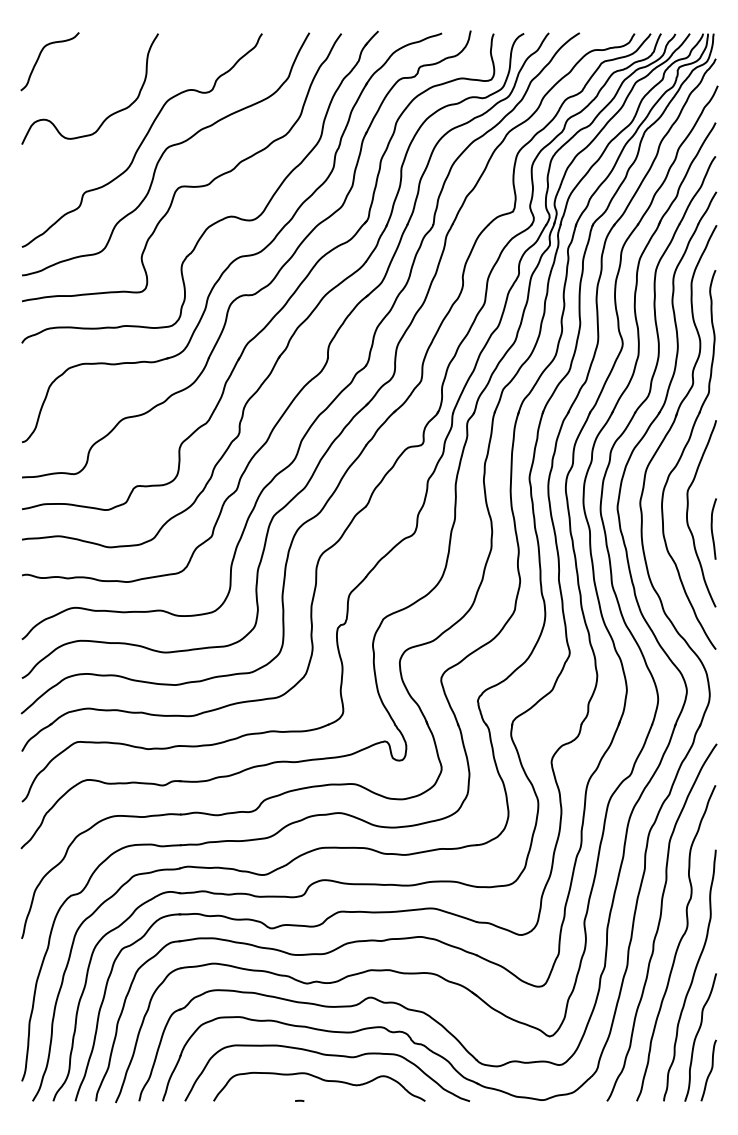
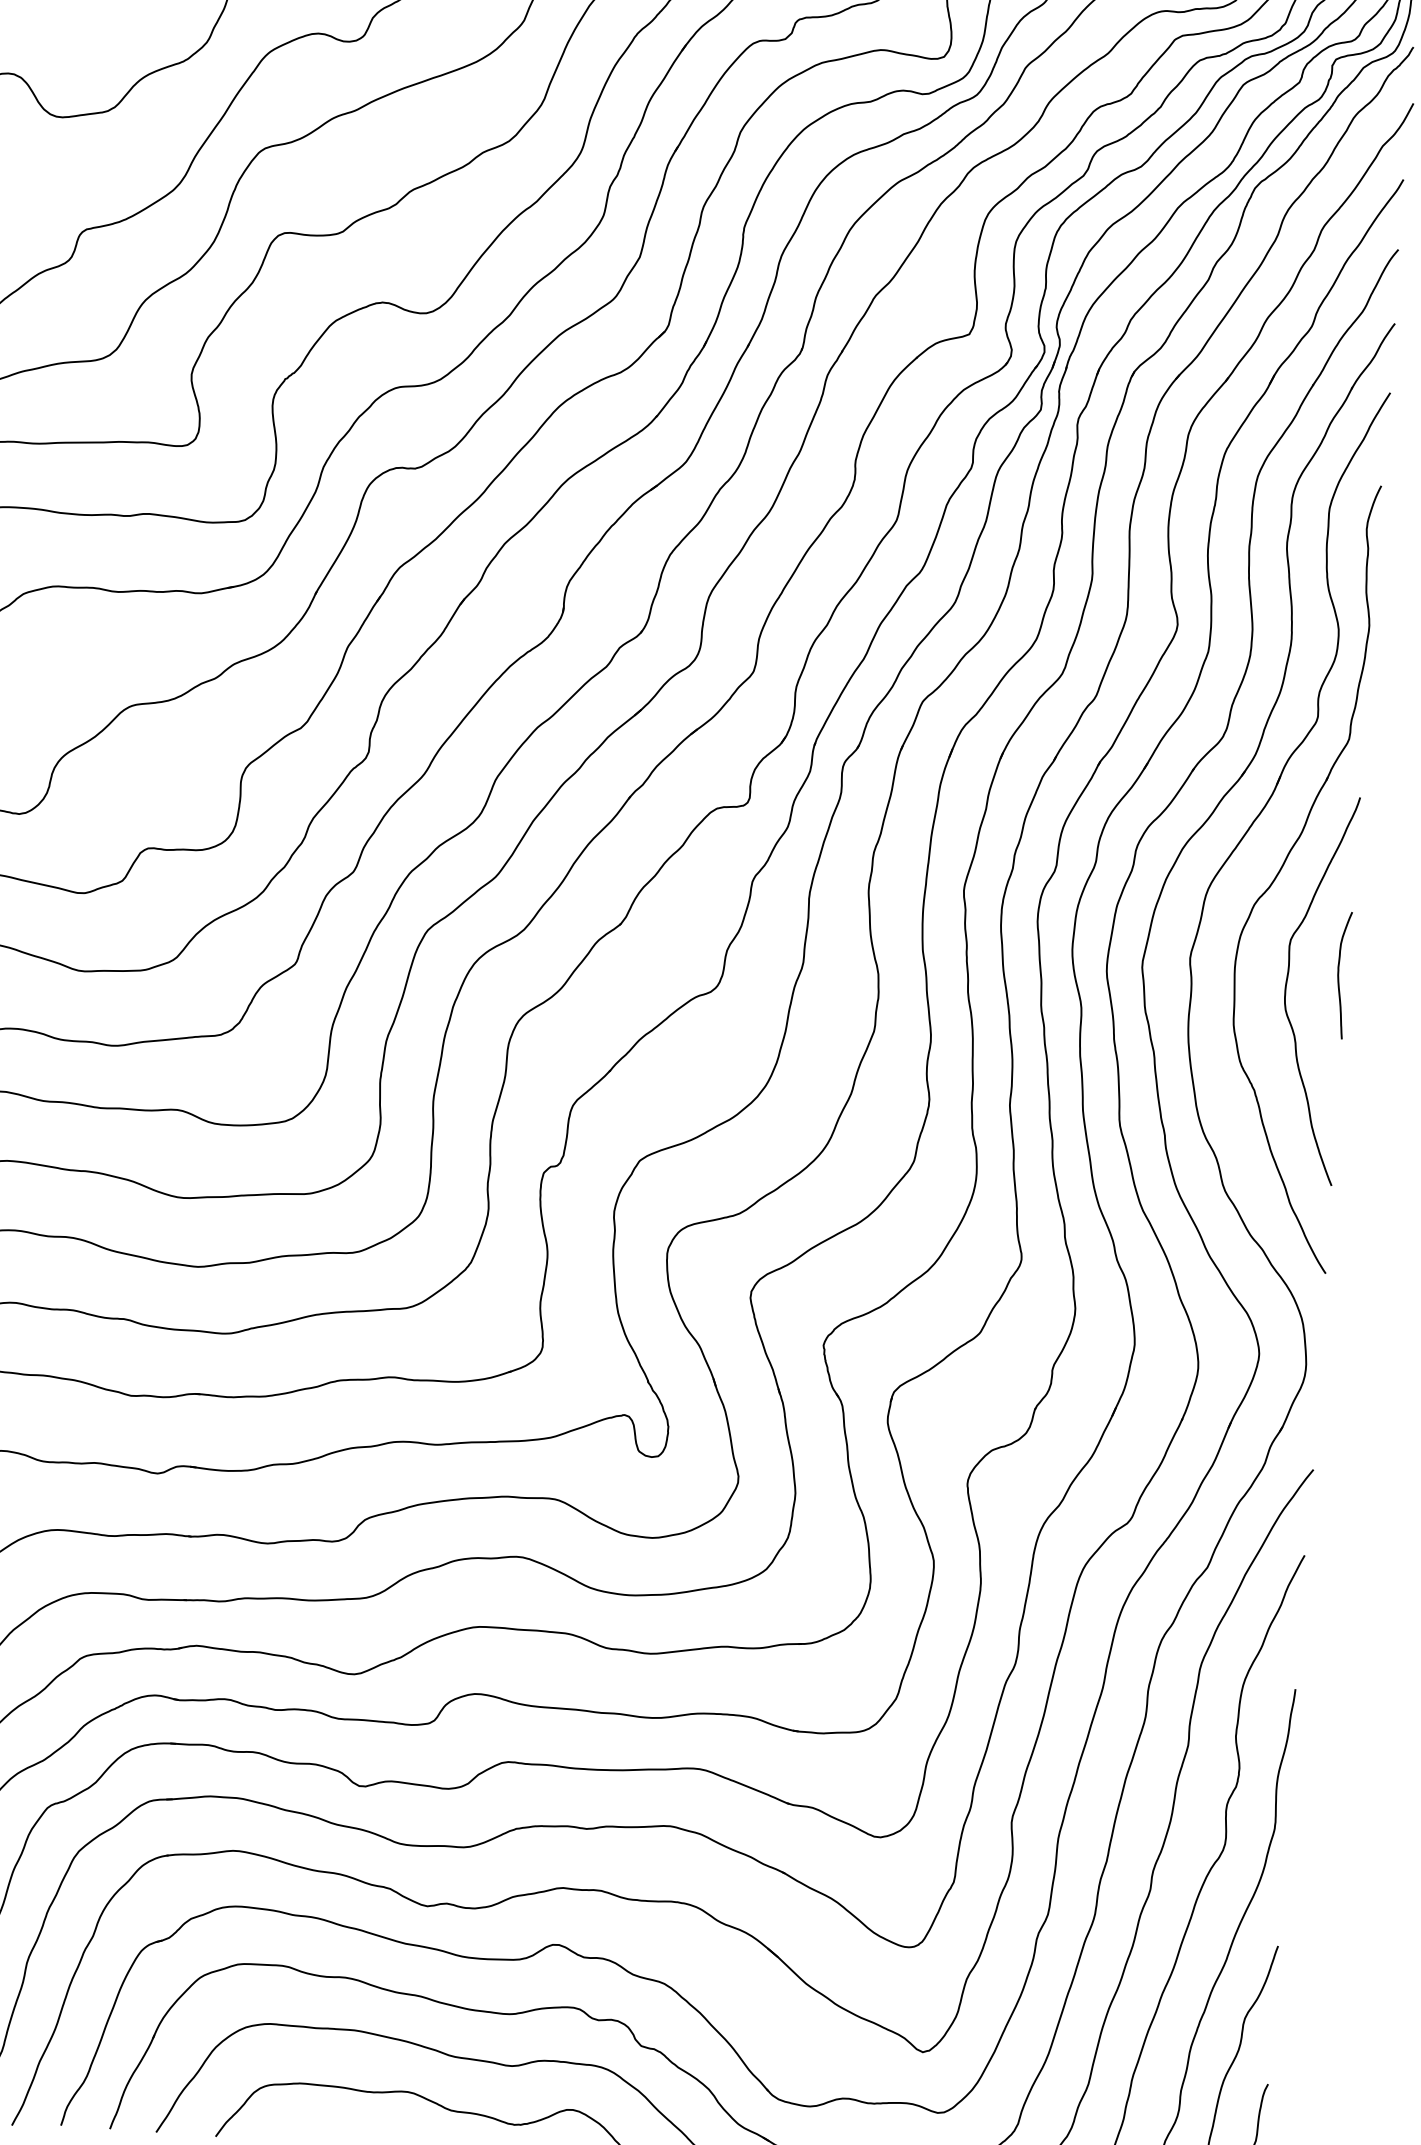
curve: (712, 528) -> (1339, 973), moved

